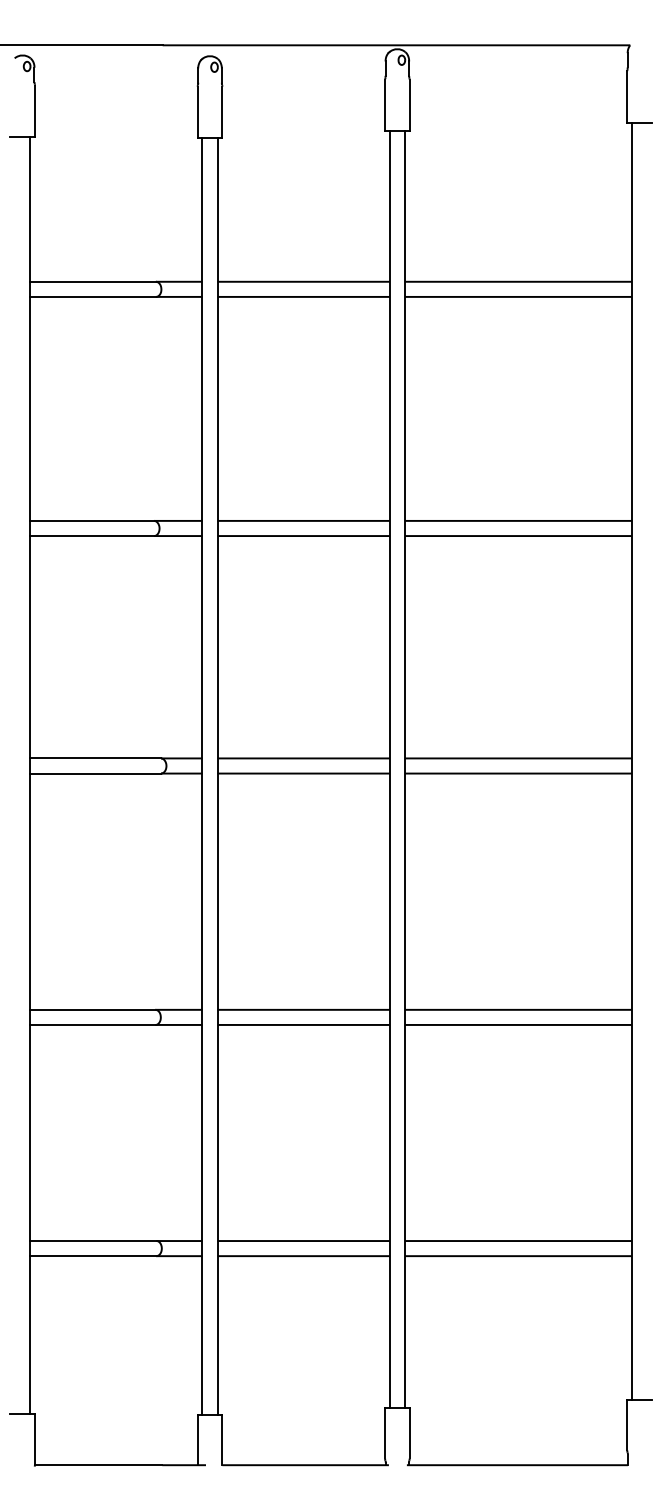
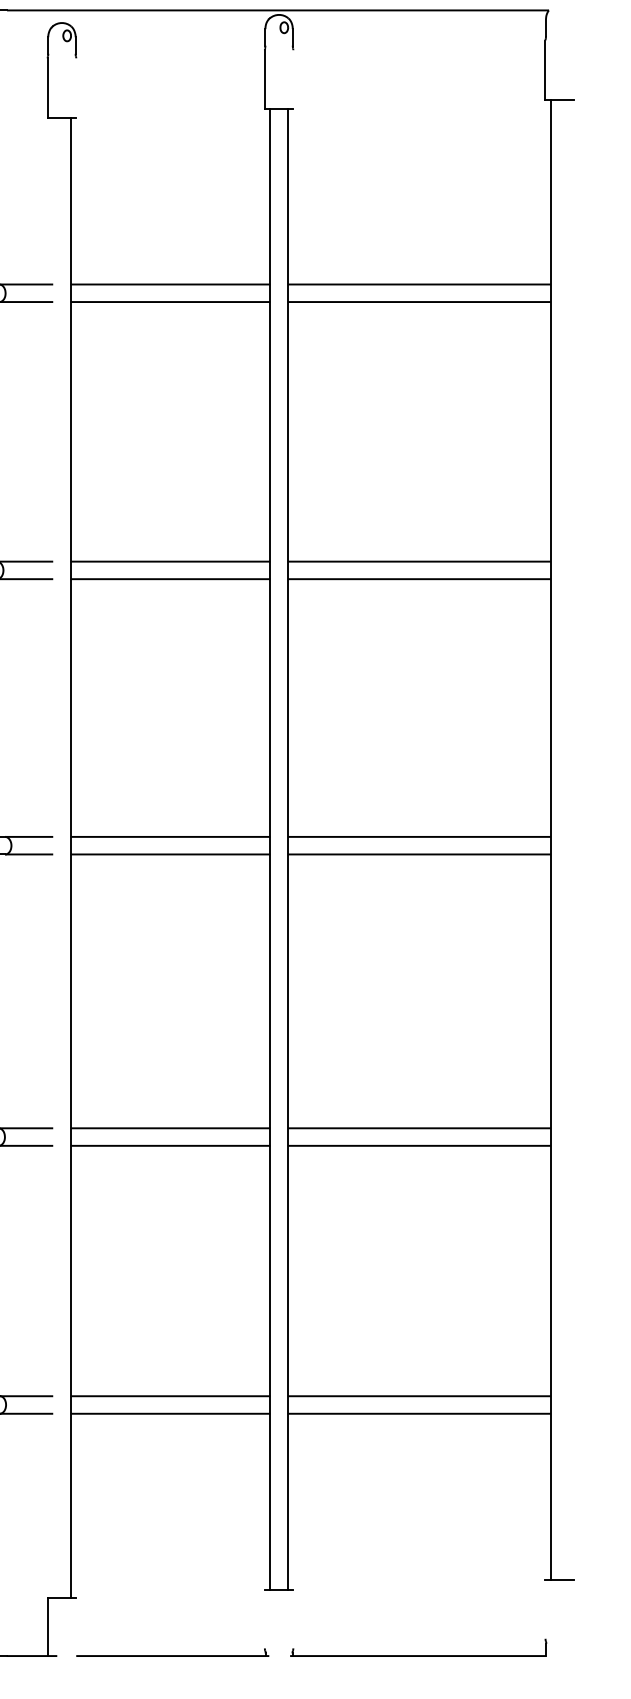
line: (409, 104) -> (293, 79), removed
line: (222, 111) -> (76, 87), removed
line: (202, 775) -> (53, 856), removed
line: (627, 1424) -> (545, 1608), removed
line: (385, 1432) -> (265, 1618), removed
line: (409, 1432) -> (293, 1618), removed
line: (222, 1439) -> (76, 1626), removed

